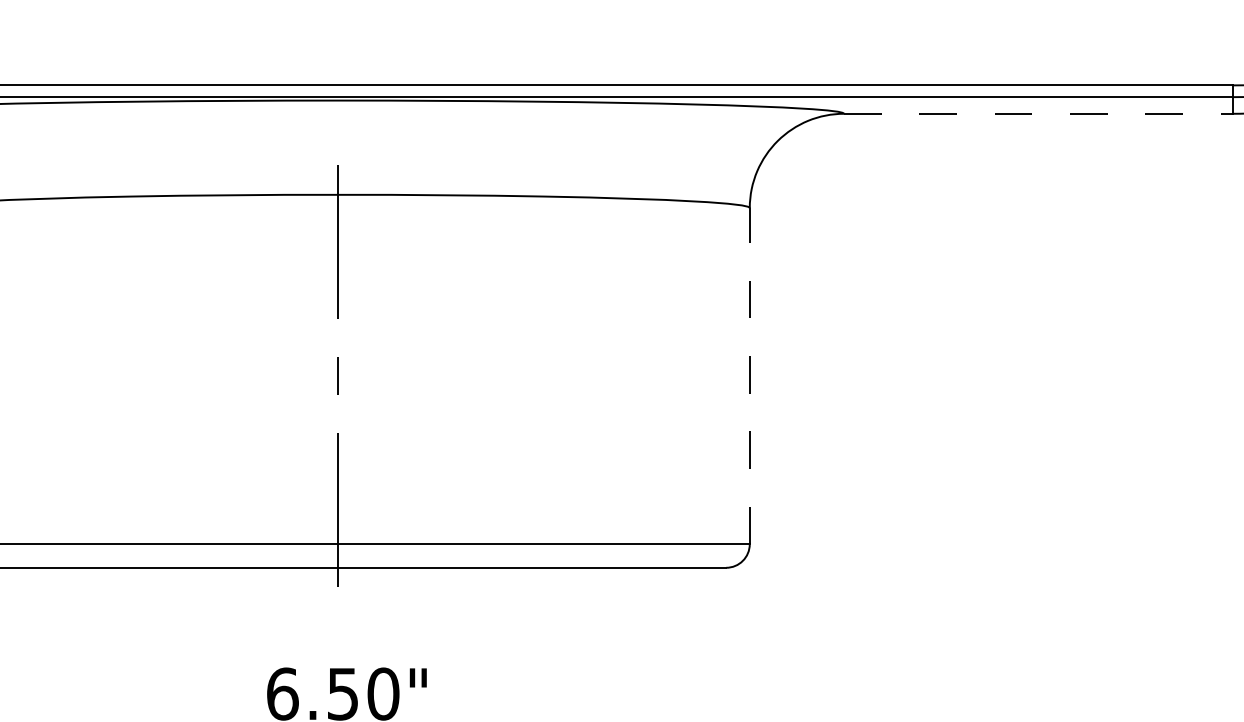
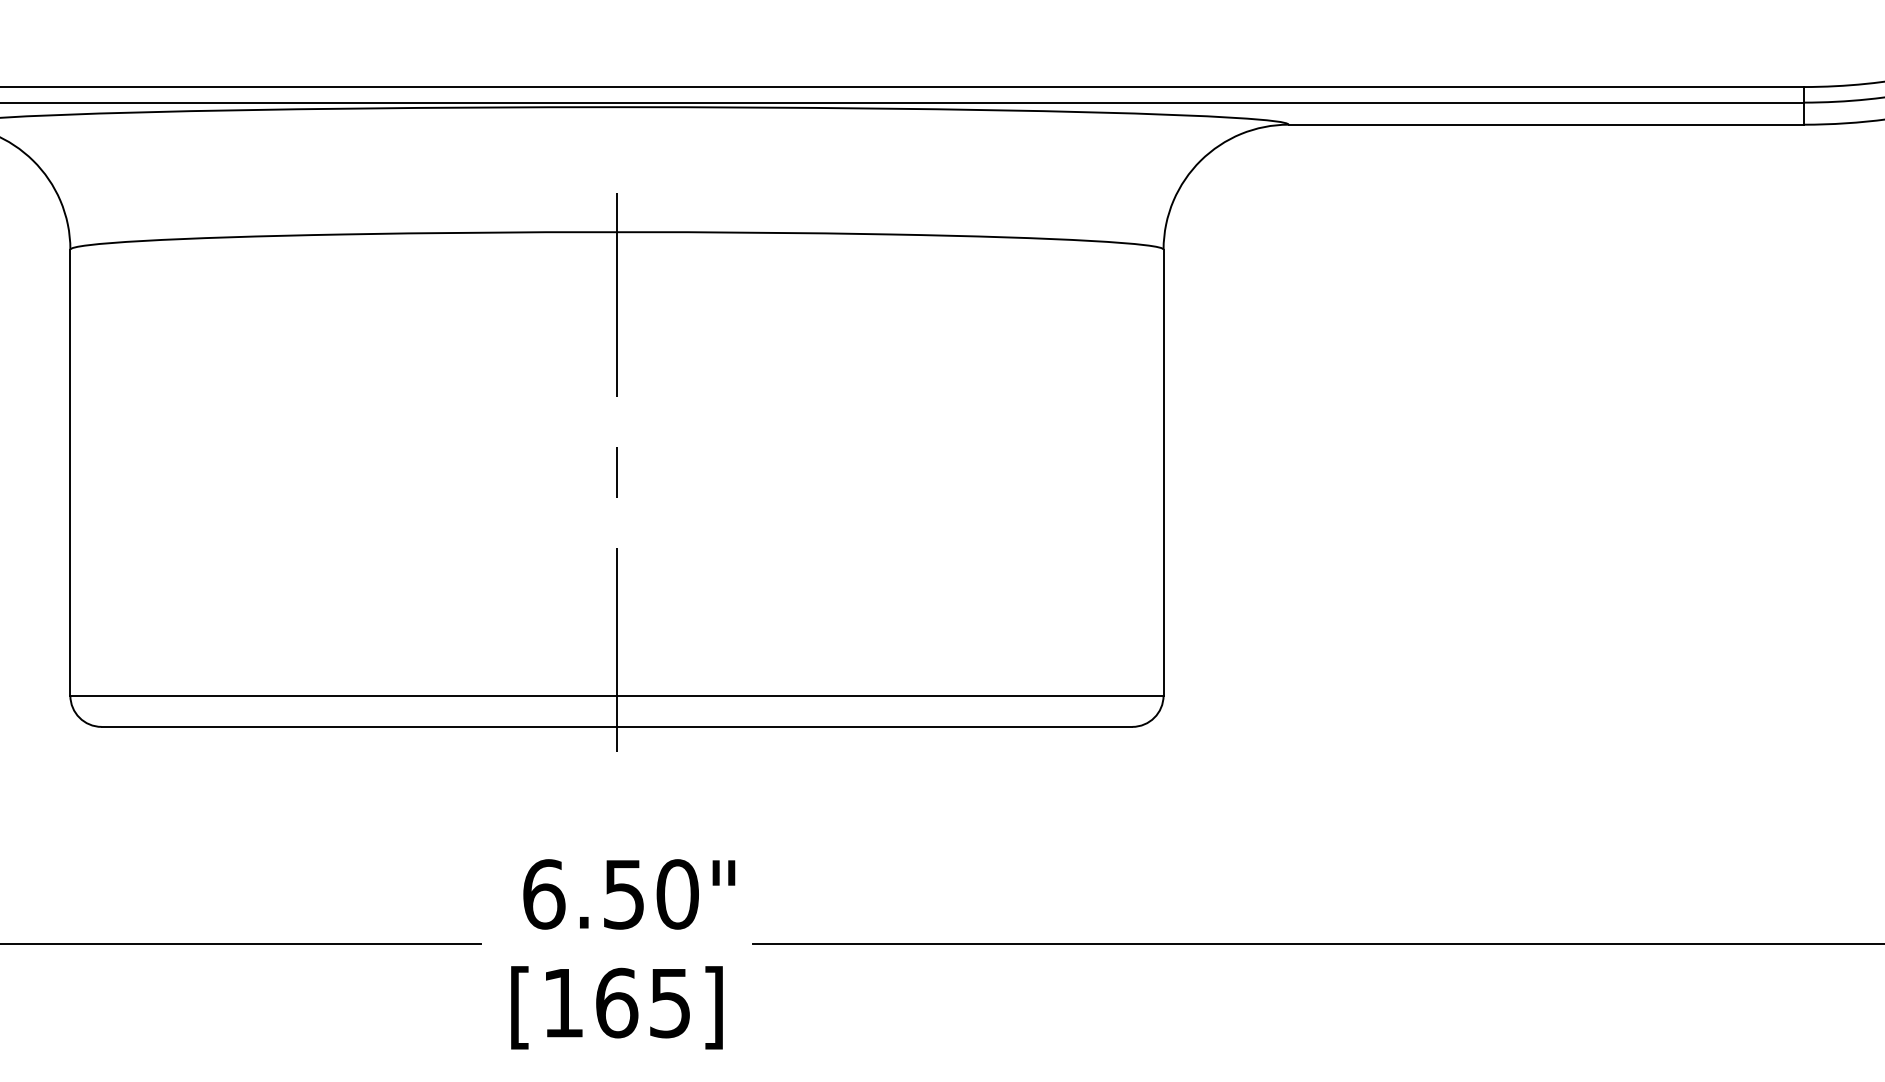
line: (1038, 113) -> (1546, 124), dashed -> solid
line: (749, 376) -> (1163, 472), dashed -> solid

